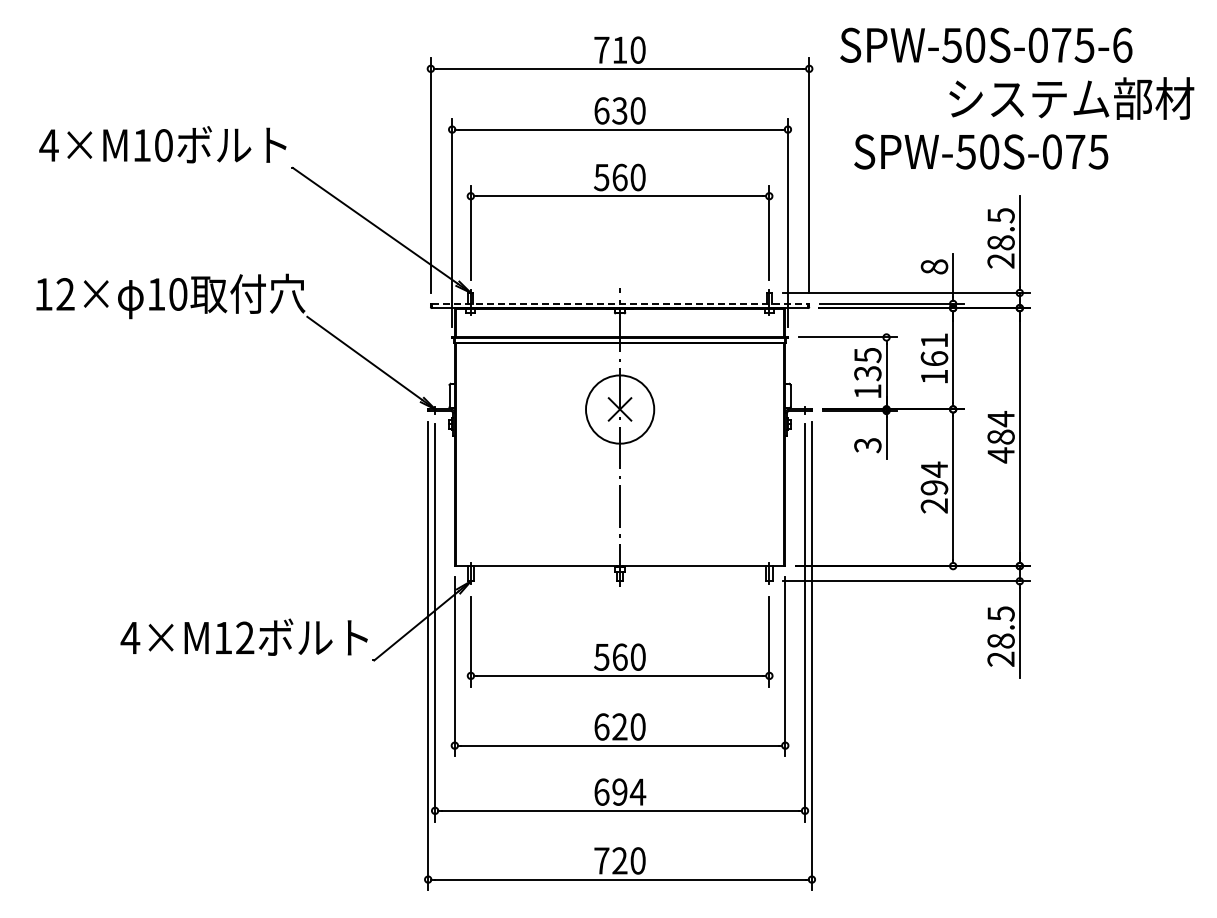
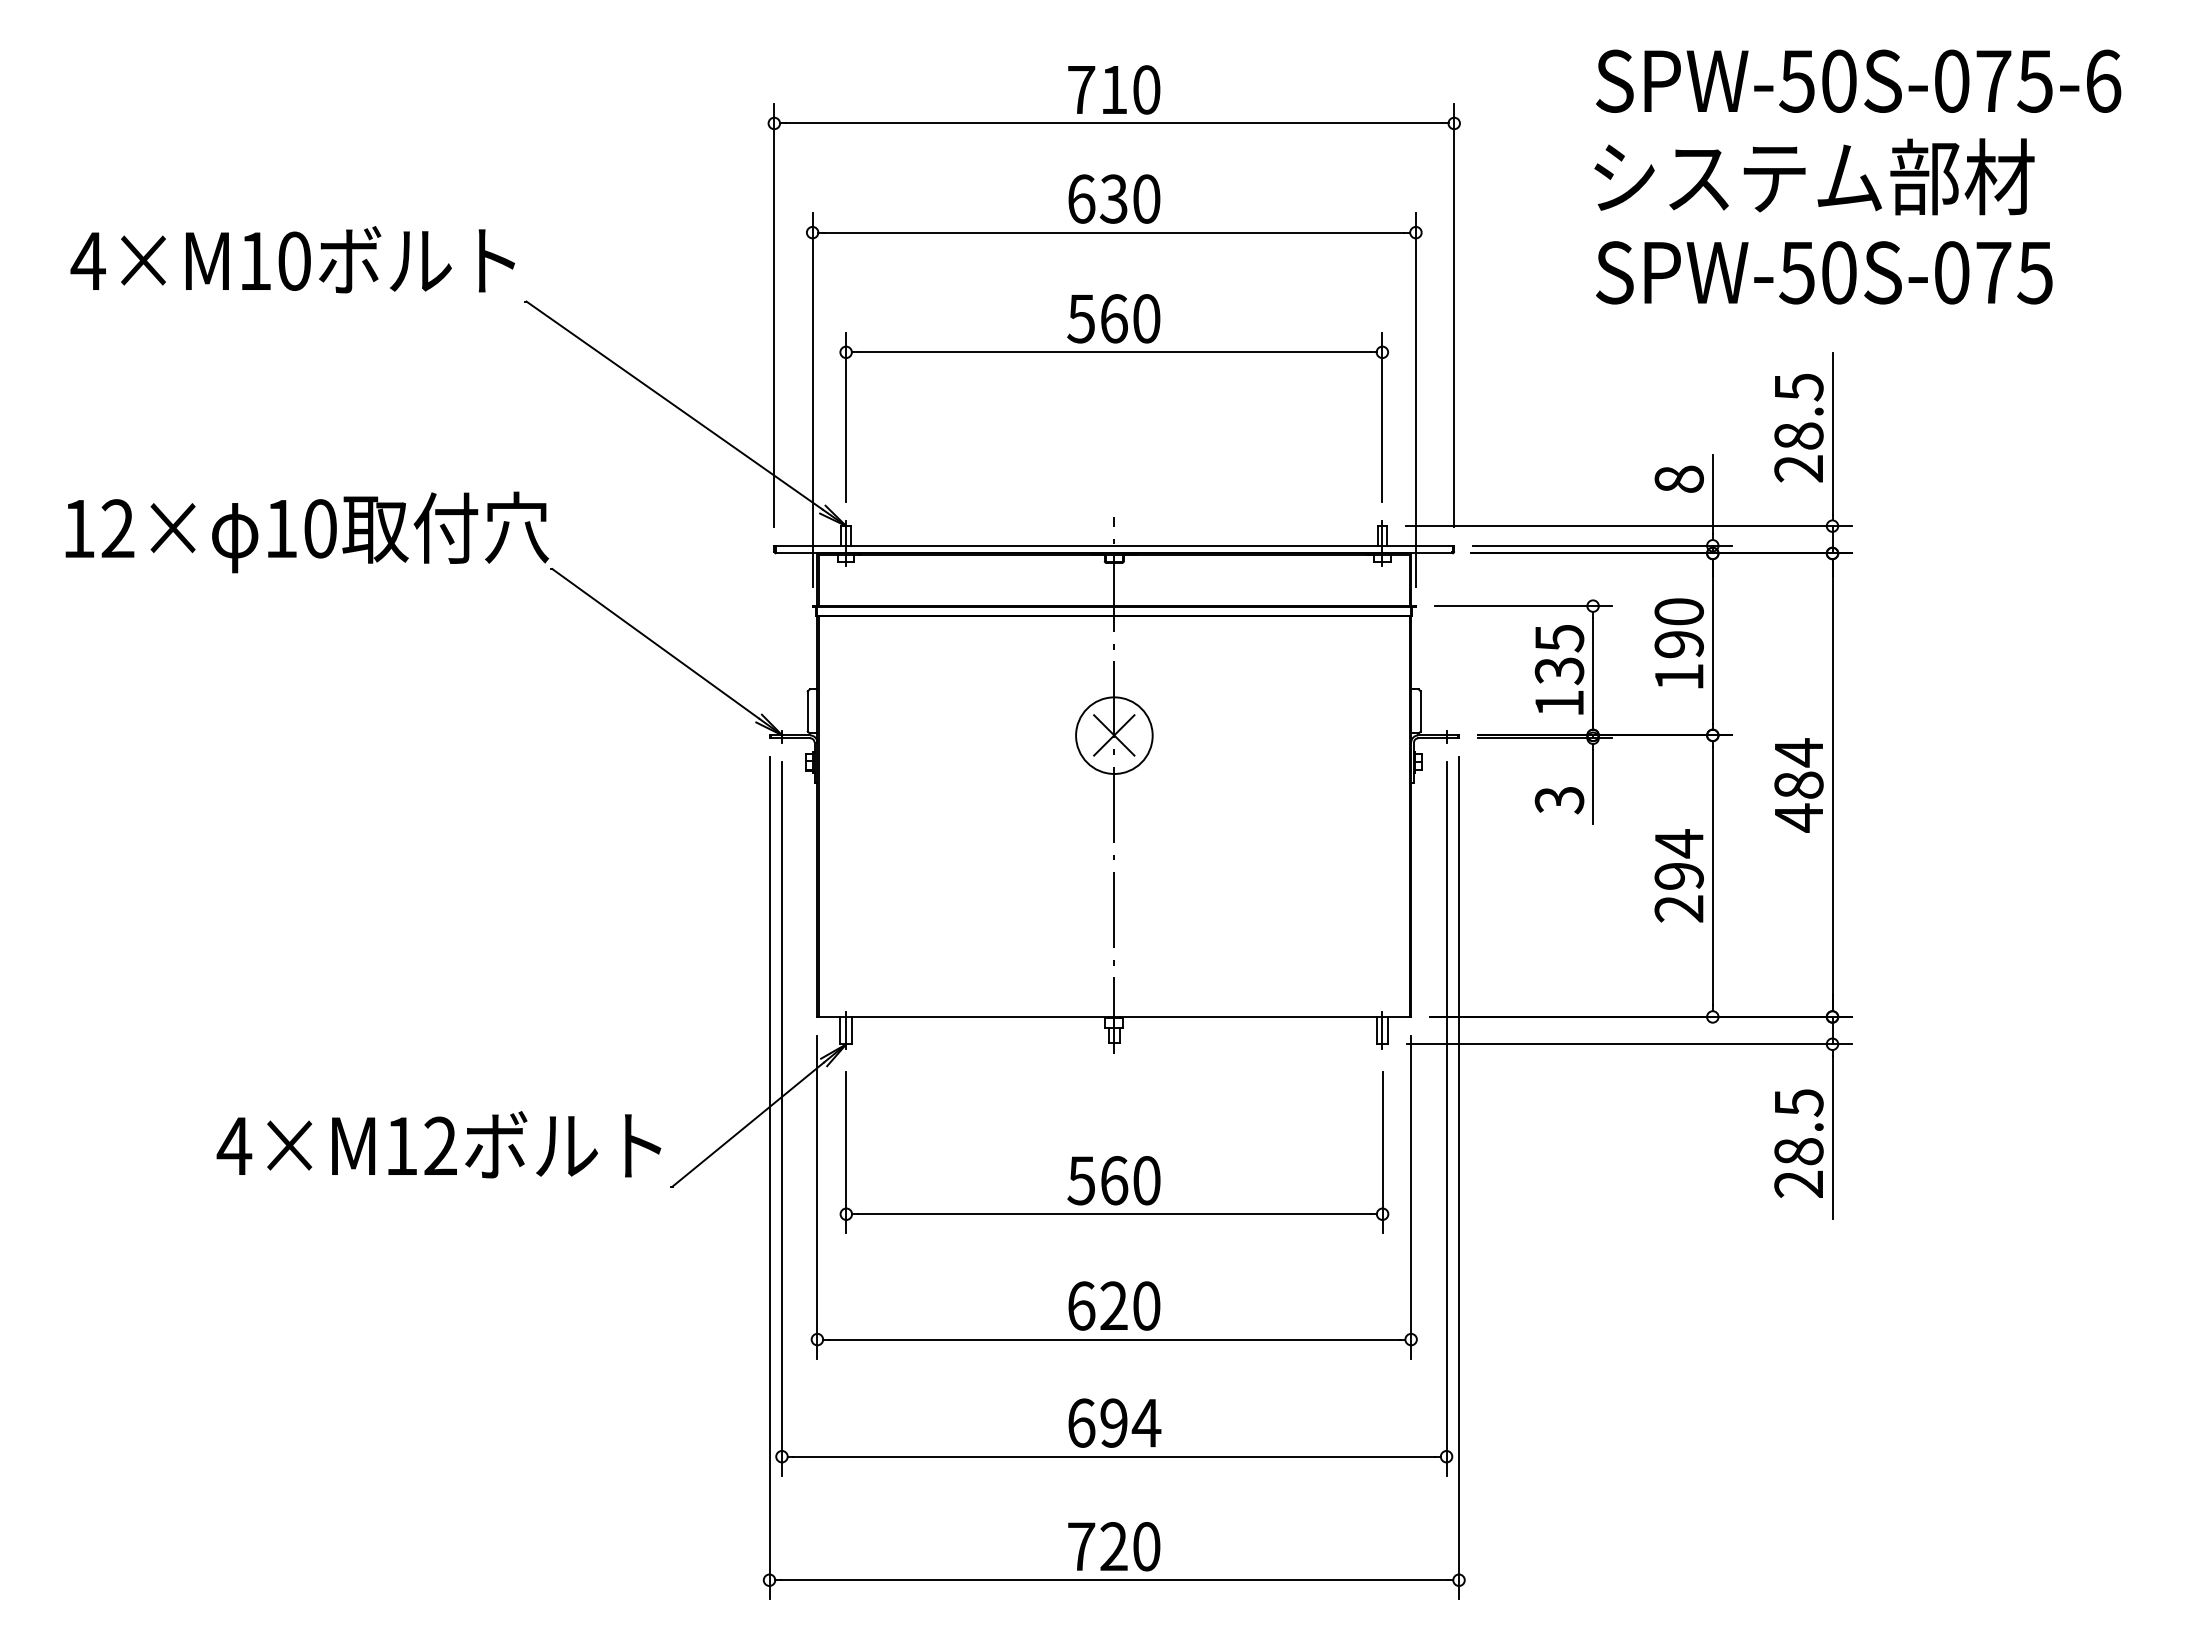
text: (986, 44) -> (1858, 79), moved
text: (1071, 98) -> (1814, 176), moved
text: (981, 151) -> (1824, 271), moved
line: (620, 303) -> (1115, 545), dashed -> solid
text: (934, 349) -> (1679, 627), 161 -> 190
circle: (619, 409) -> (1113, 735), size x0.62

